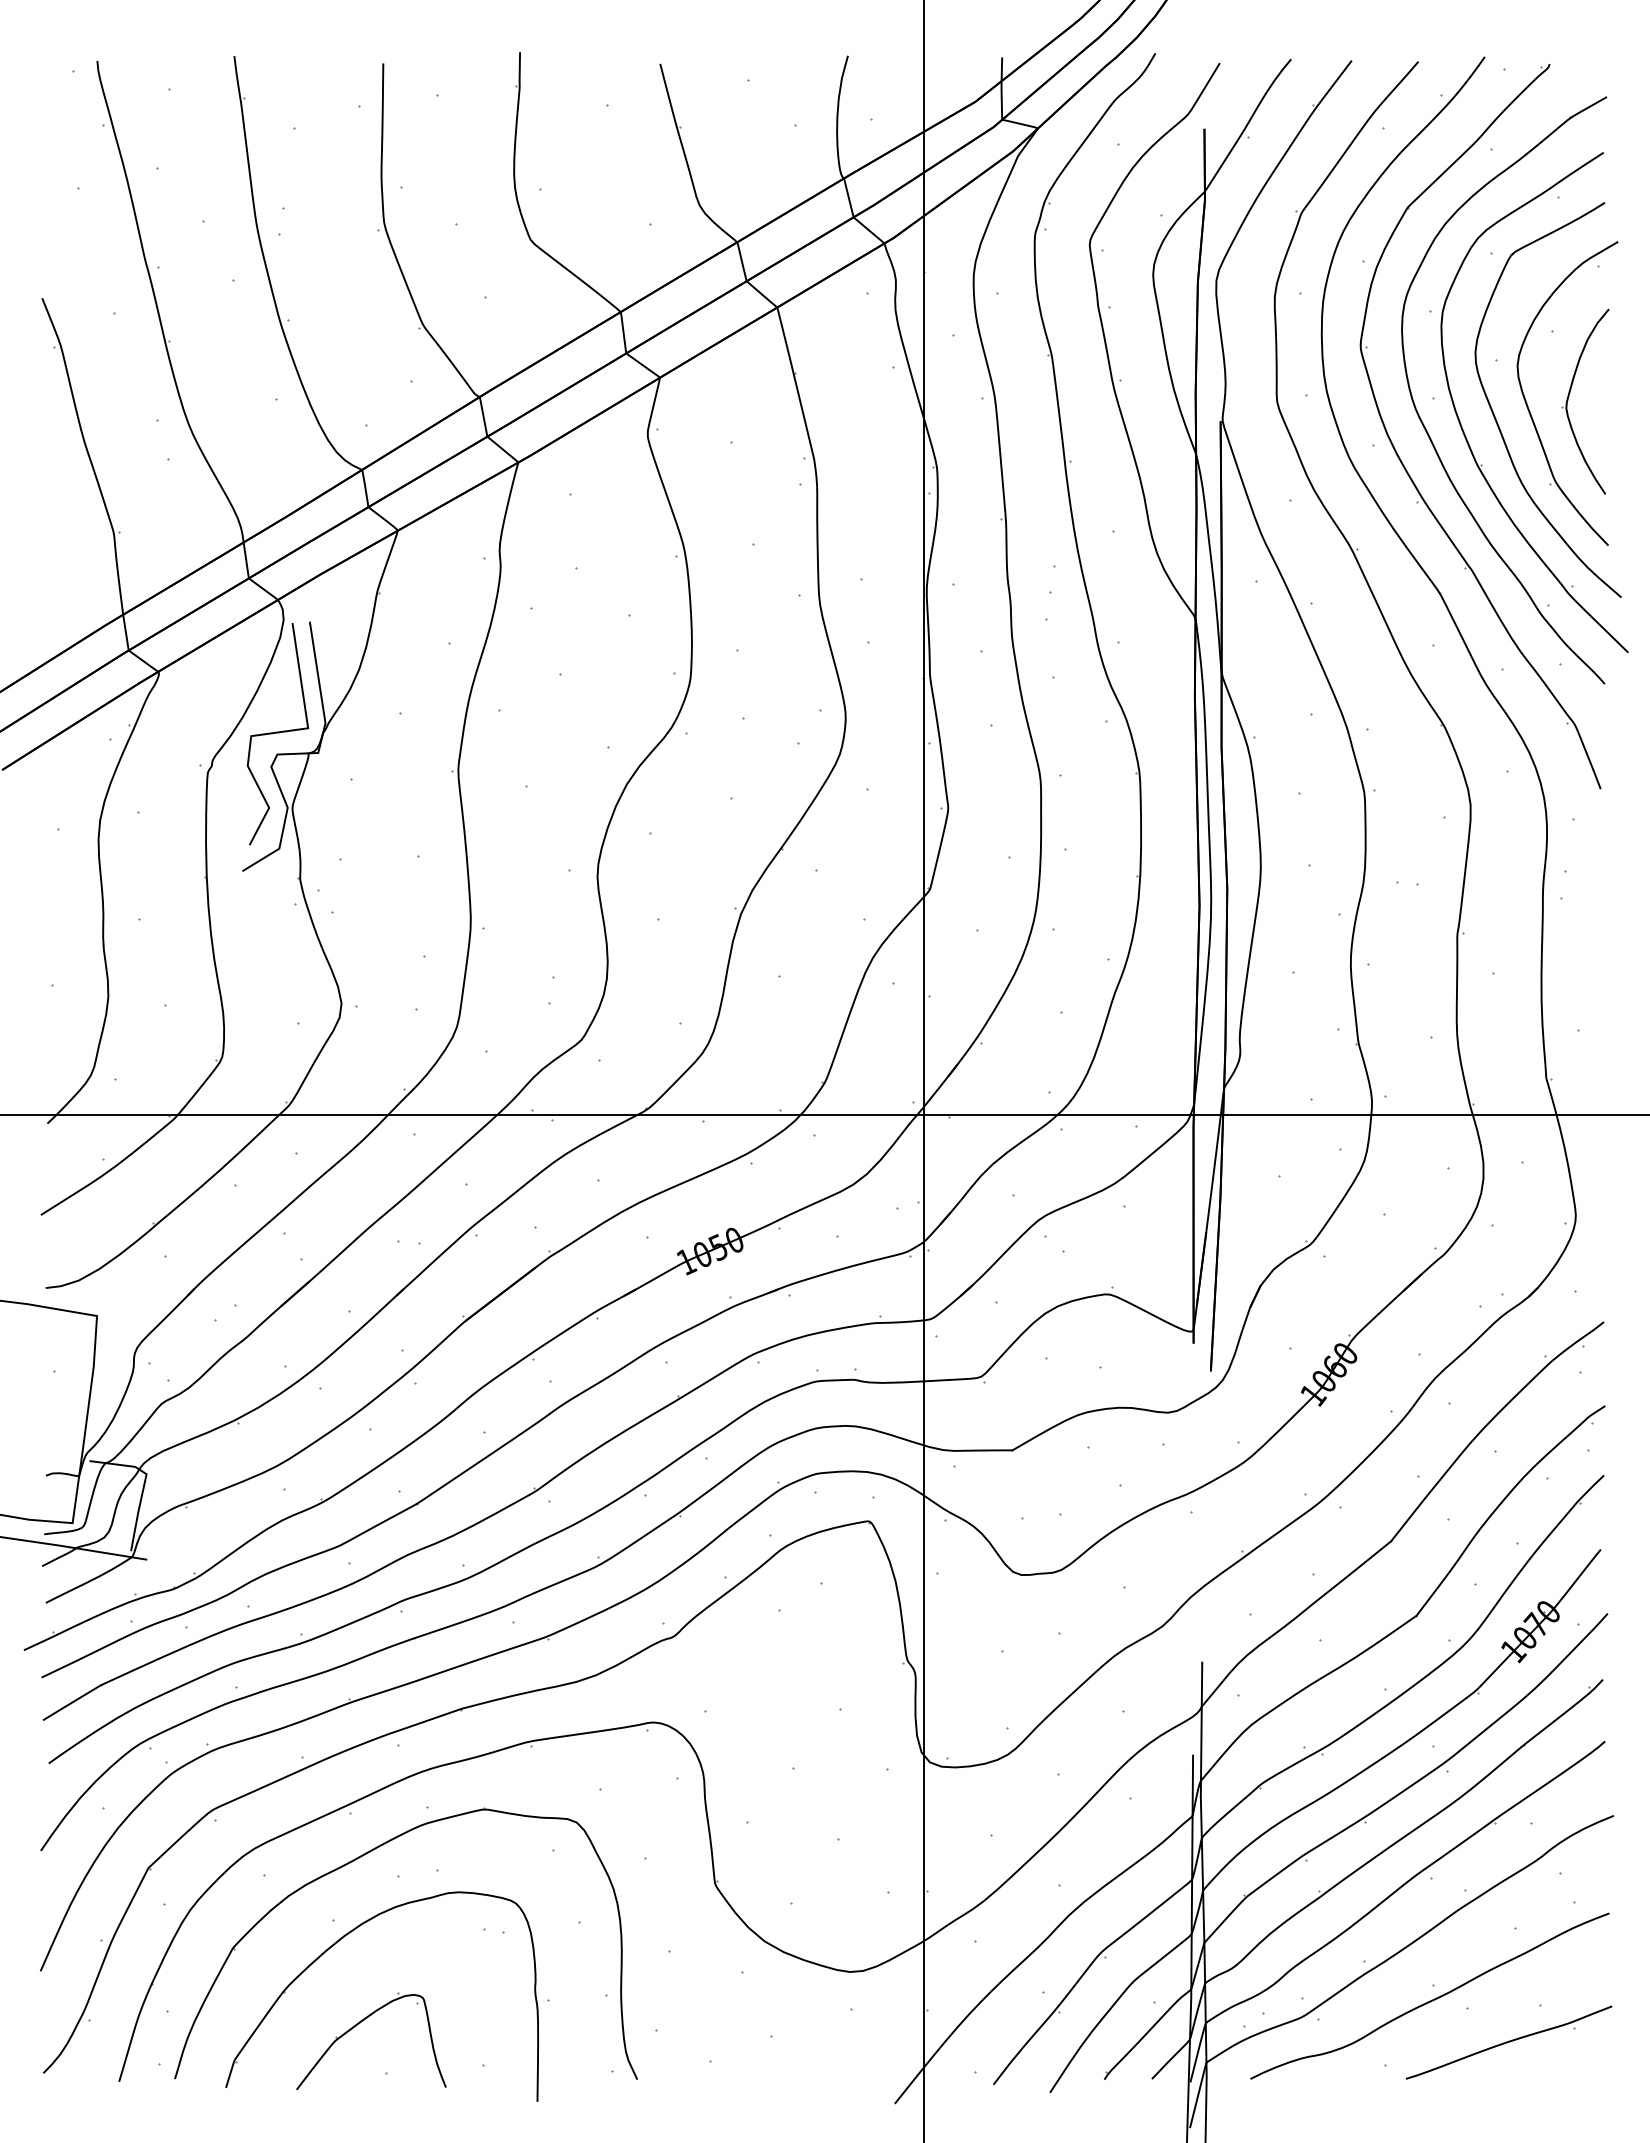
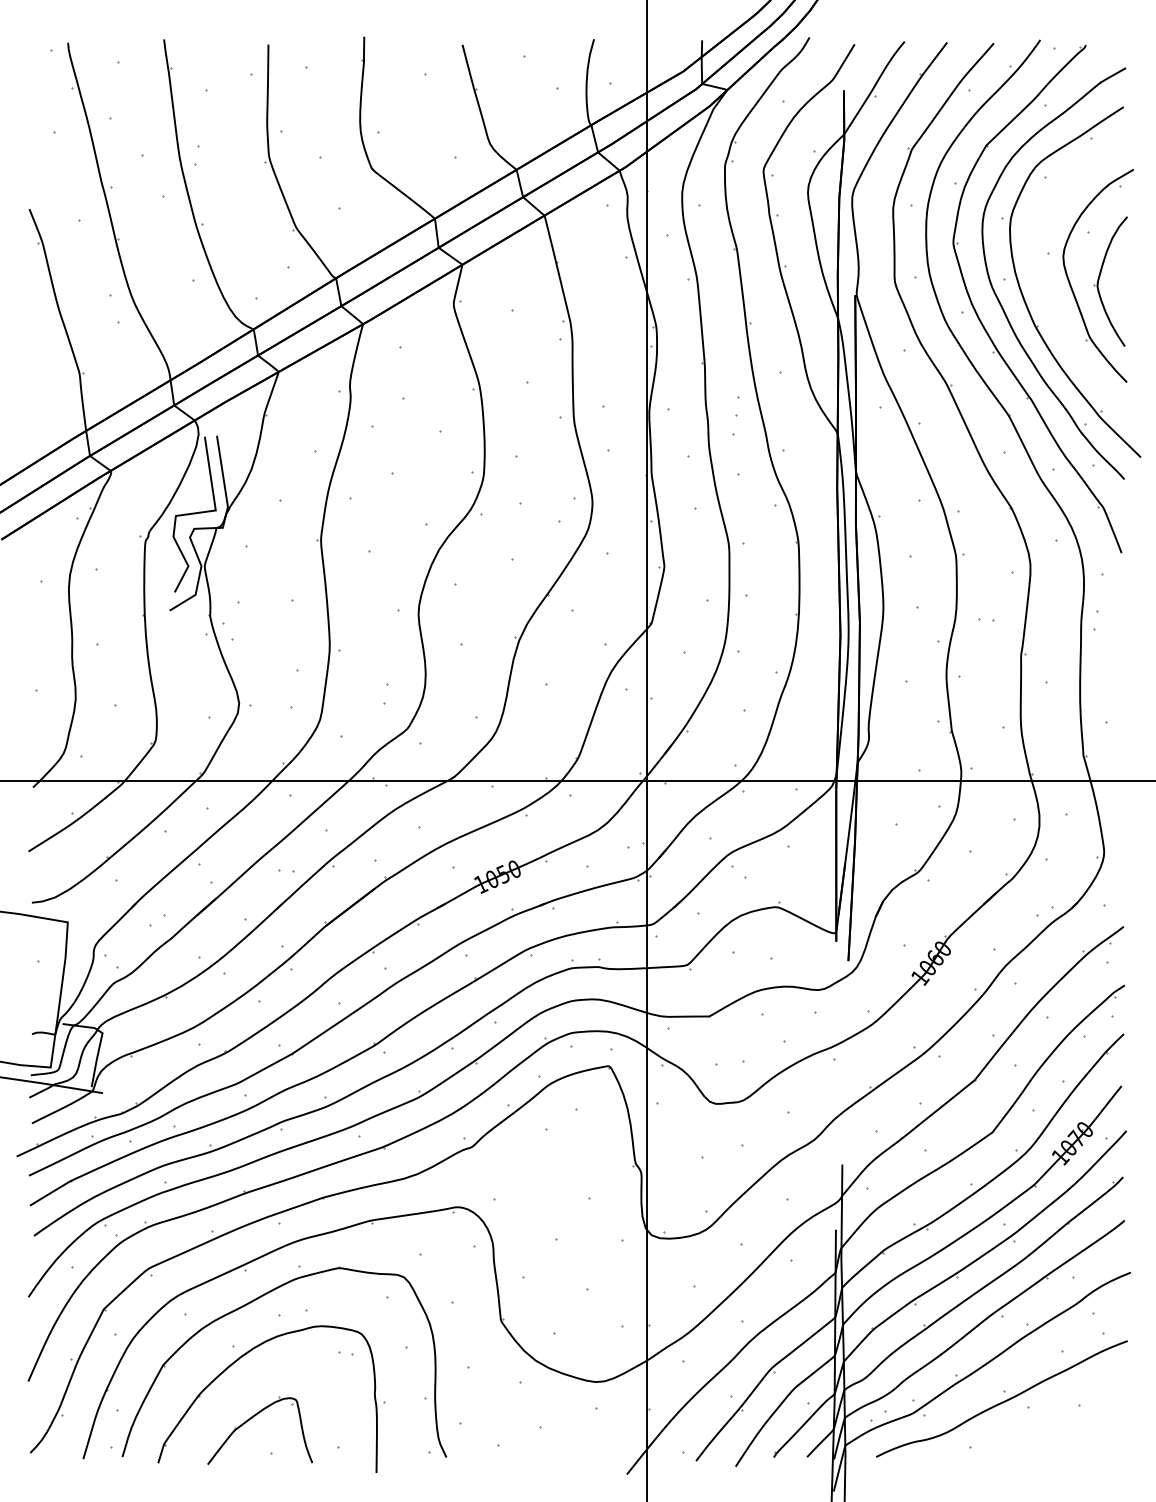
part: (1496, 418) -> (1048, 293), removed
part: (1508, 2042) -> (1056, 1431), removed

